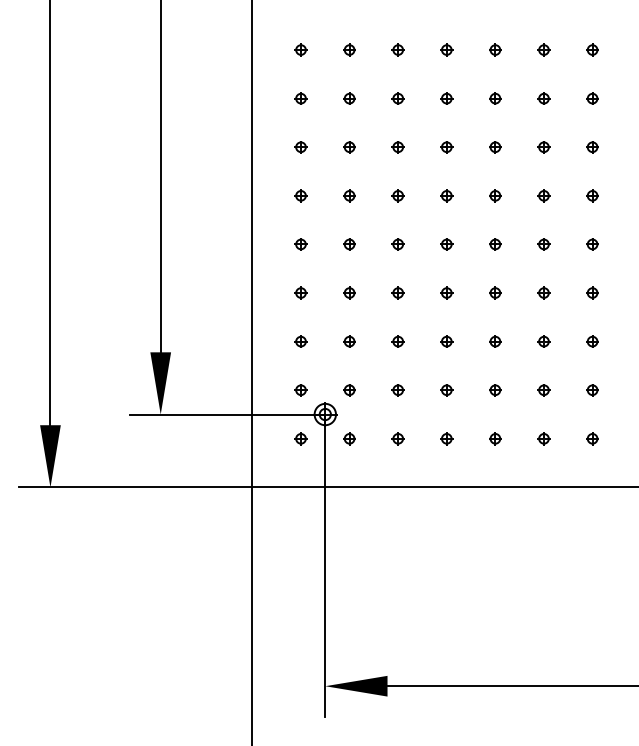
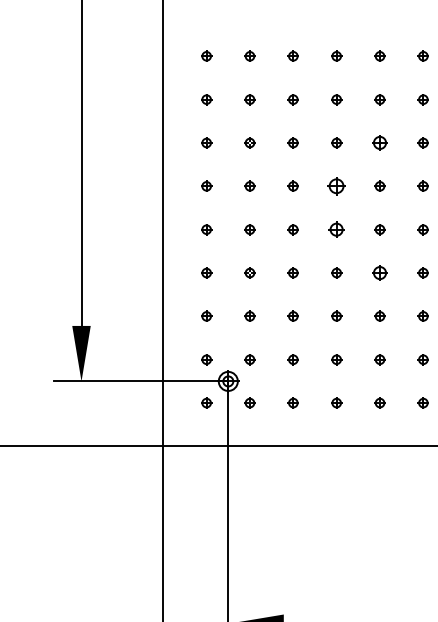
part: (495, 147) -> (380, 143), size x1.4
part: (446, 195) -> (336, 186), size x1.6
part: (446, 244) -> (336, 229), size x1.4
part: (495, 292) -> (380, 272), size x1.4

